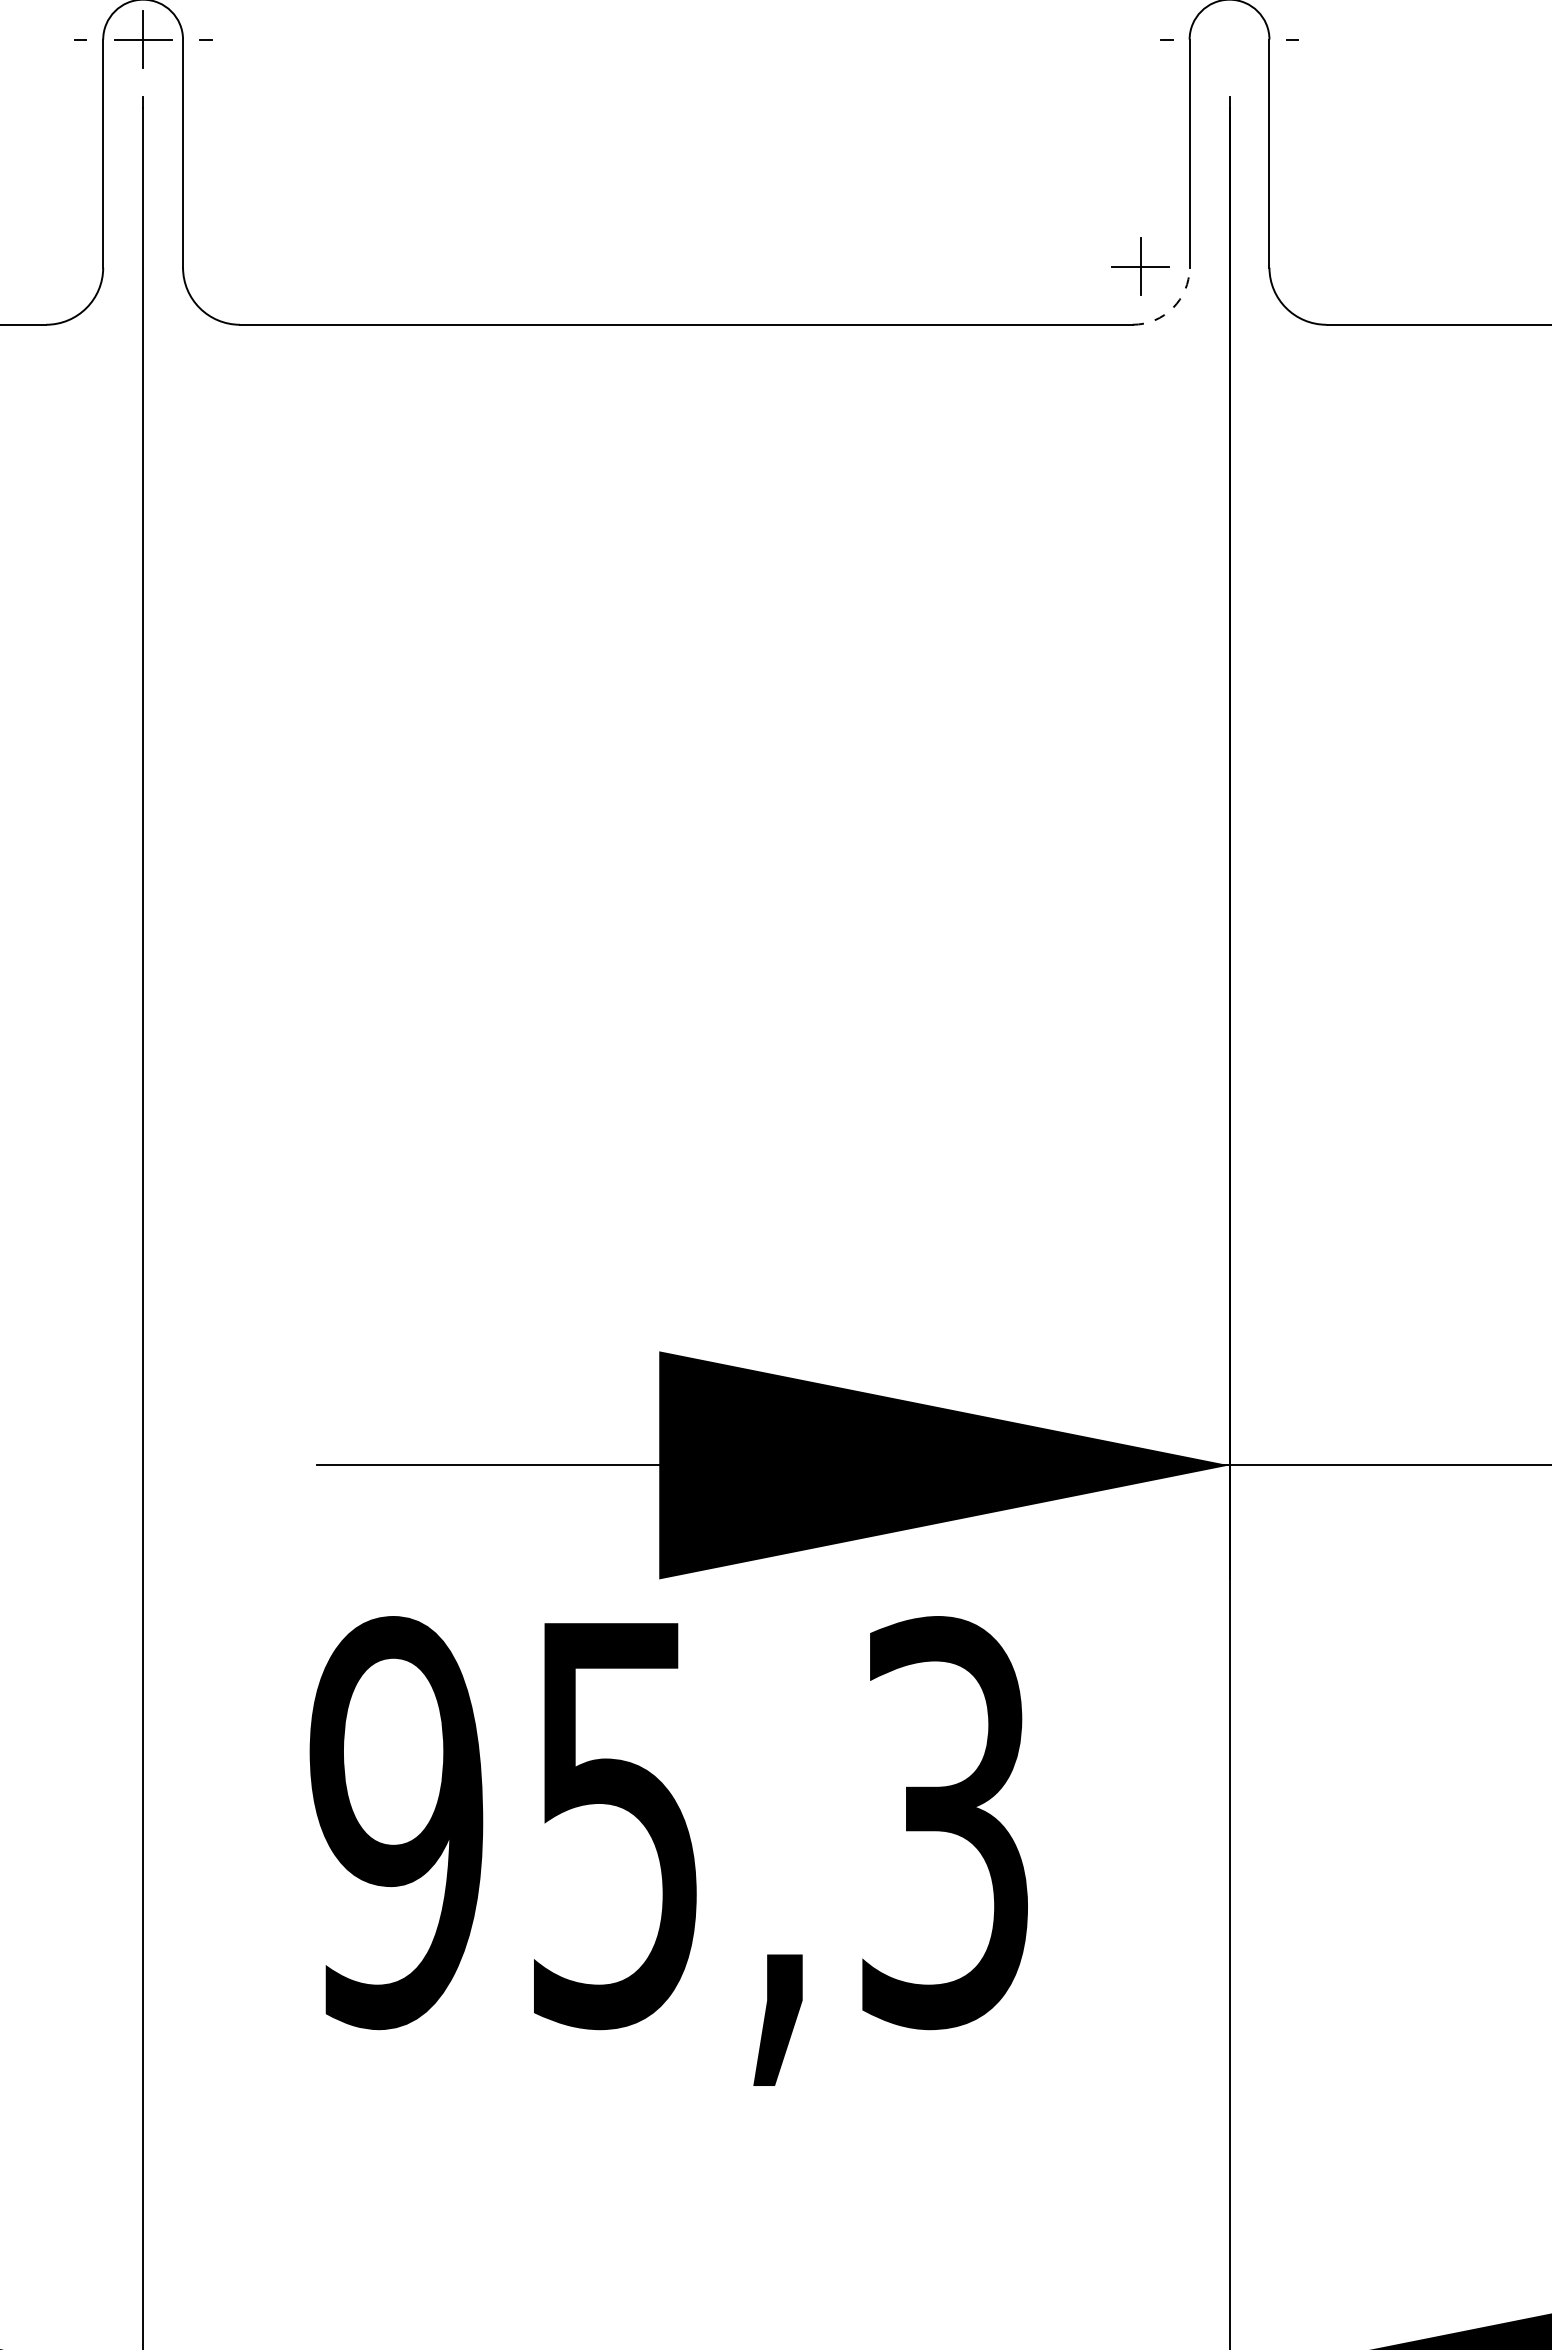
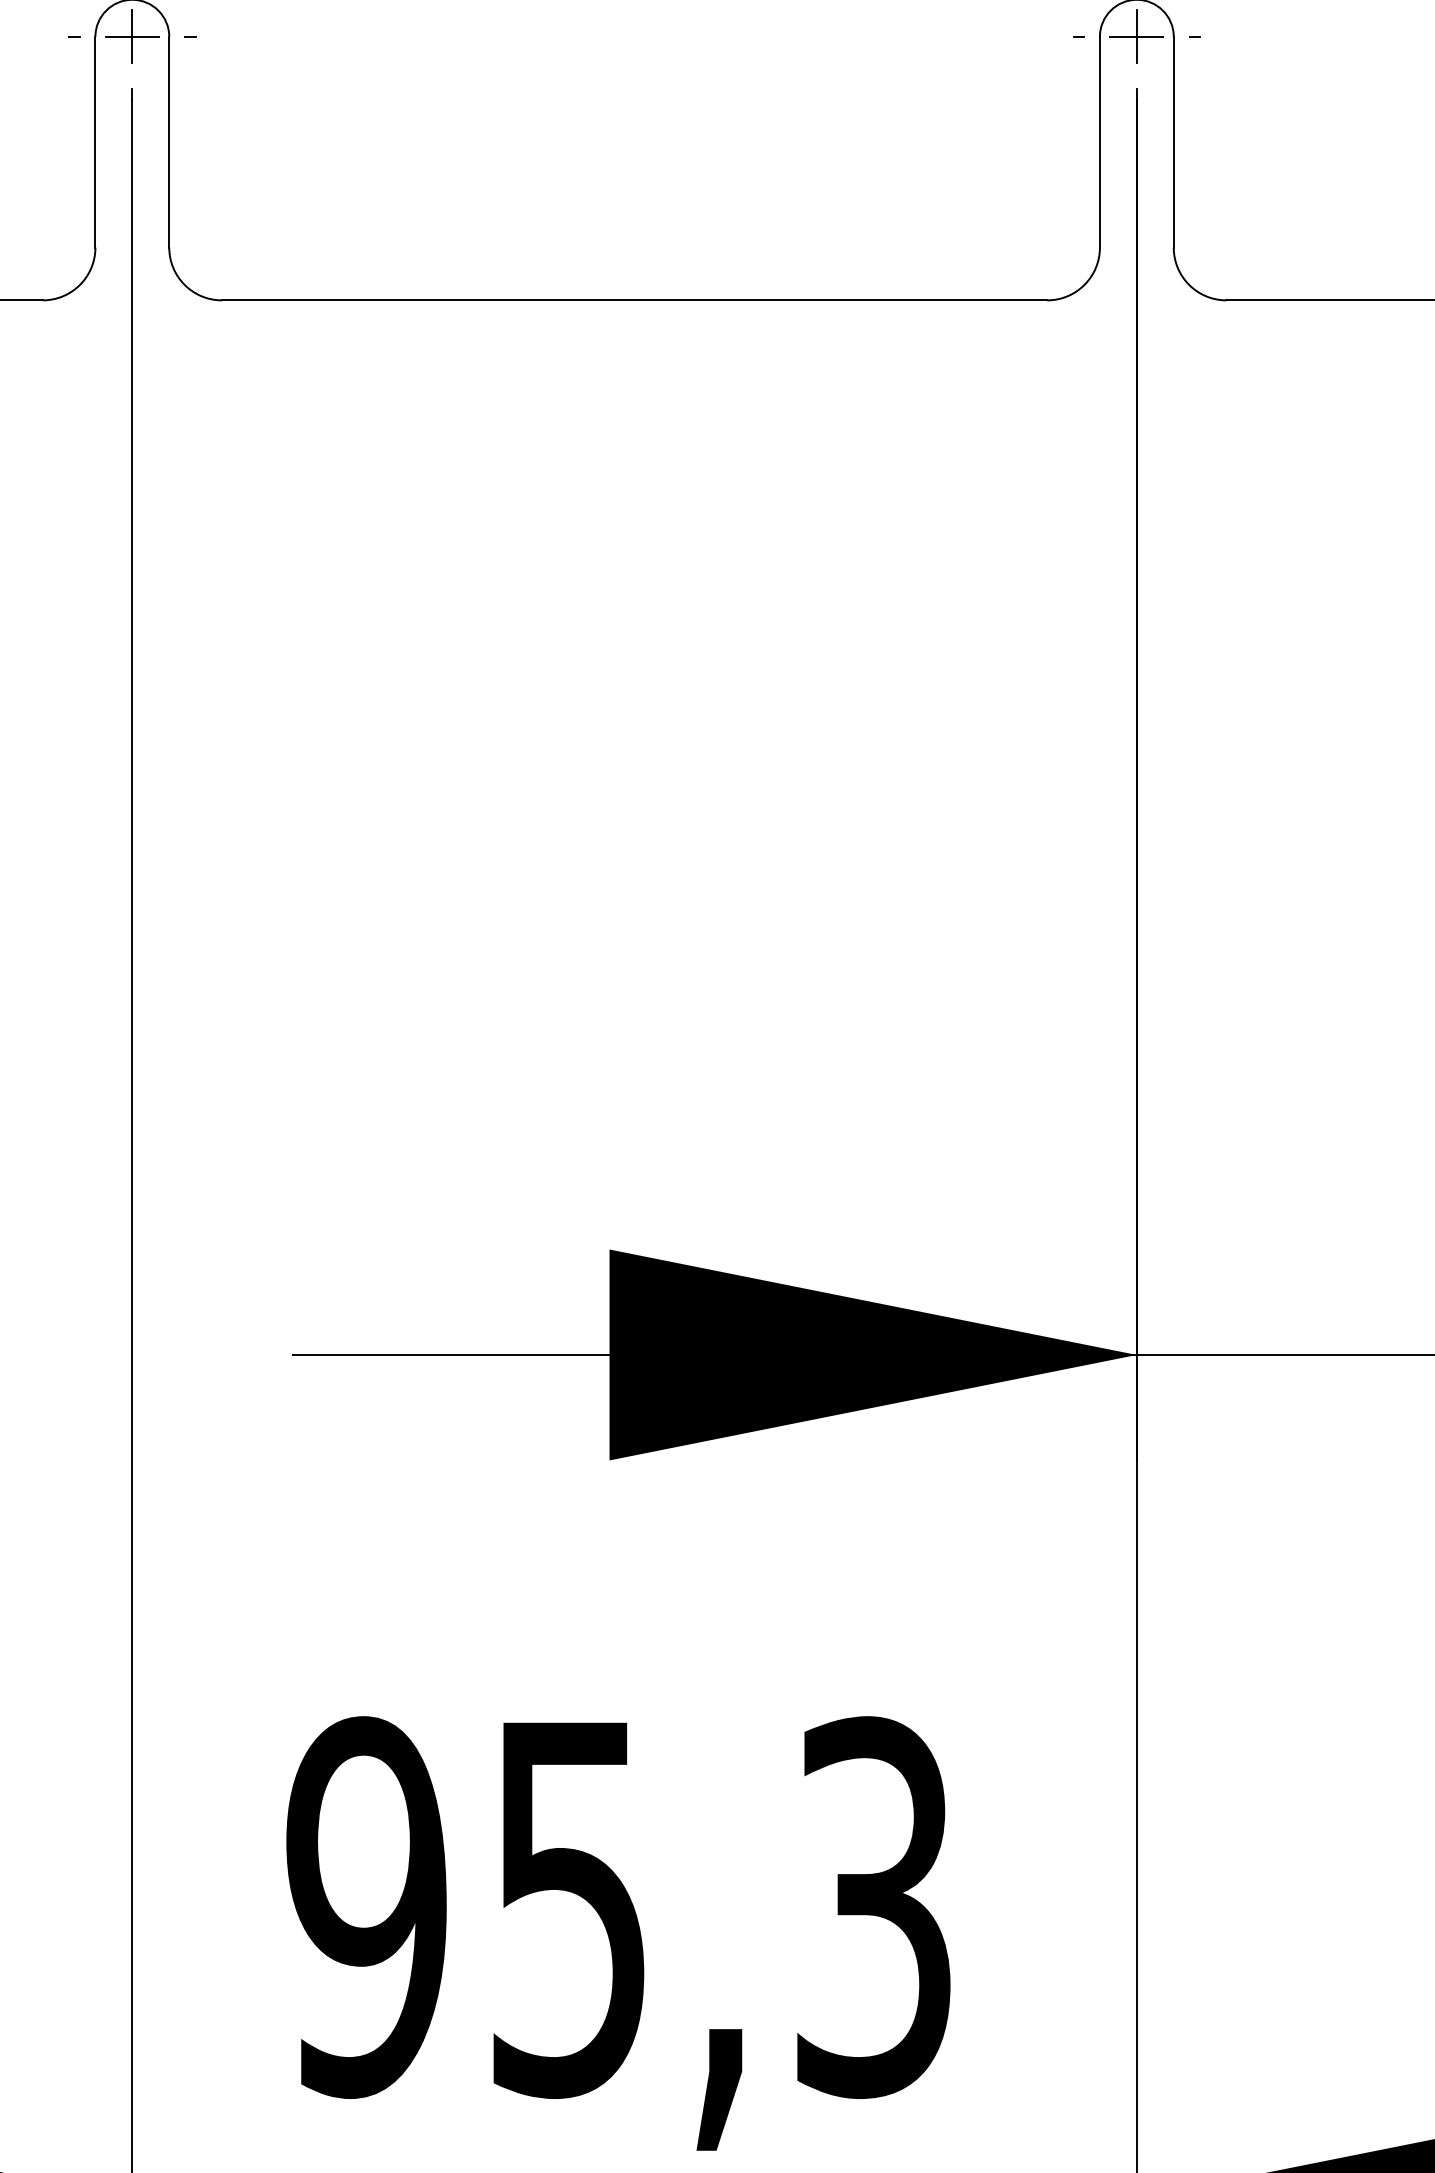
part: (1140, 266) -> (1136, 36), moved
arc: (1172, 308) -> (1084, 285), dashed -> solid
text: (668, 1850) -> (618, 1932), moved

